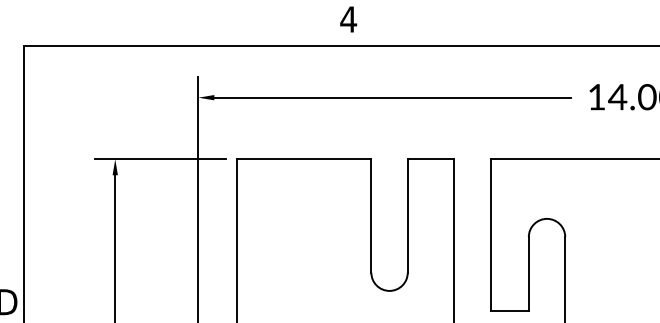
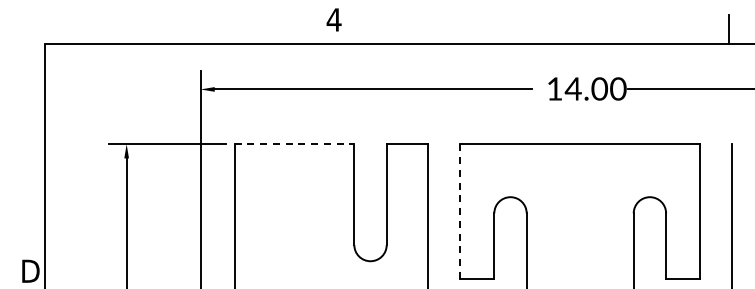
line: (304, 159) -> (294, 144), solid -> dashed
line: (490, 234) -> (460, 211), solid -> dashed

